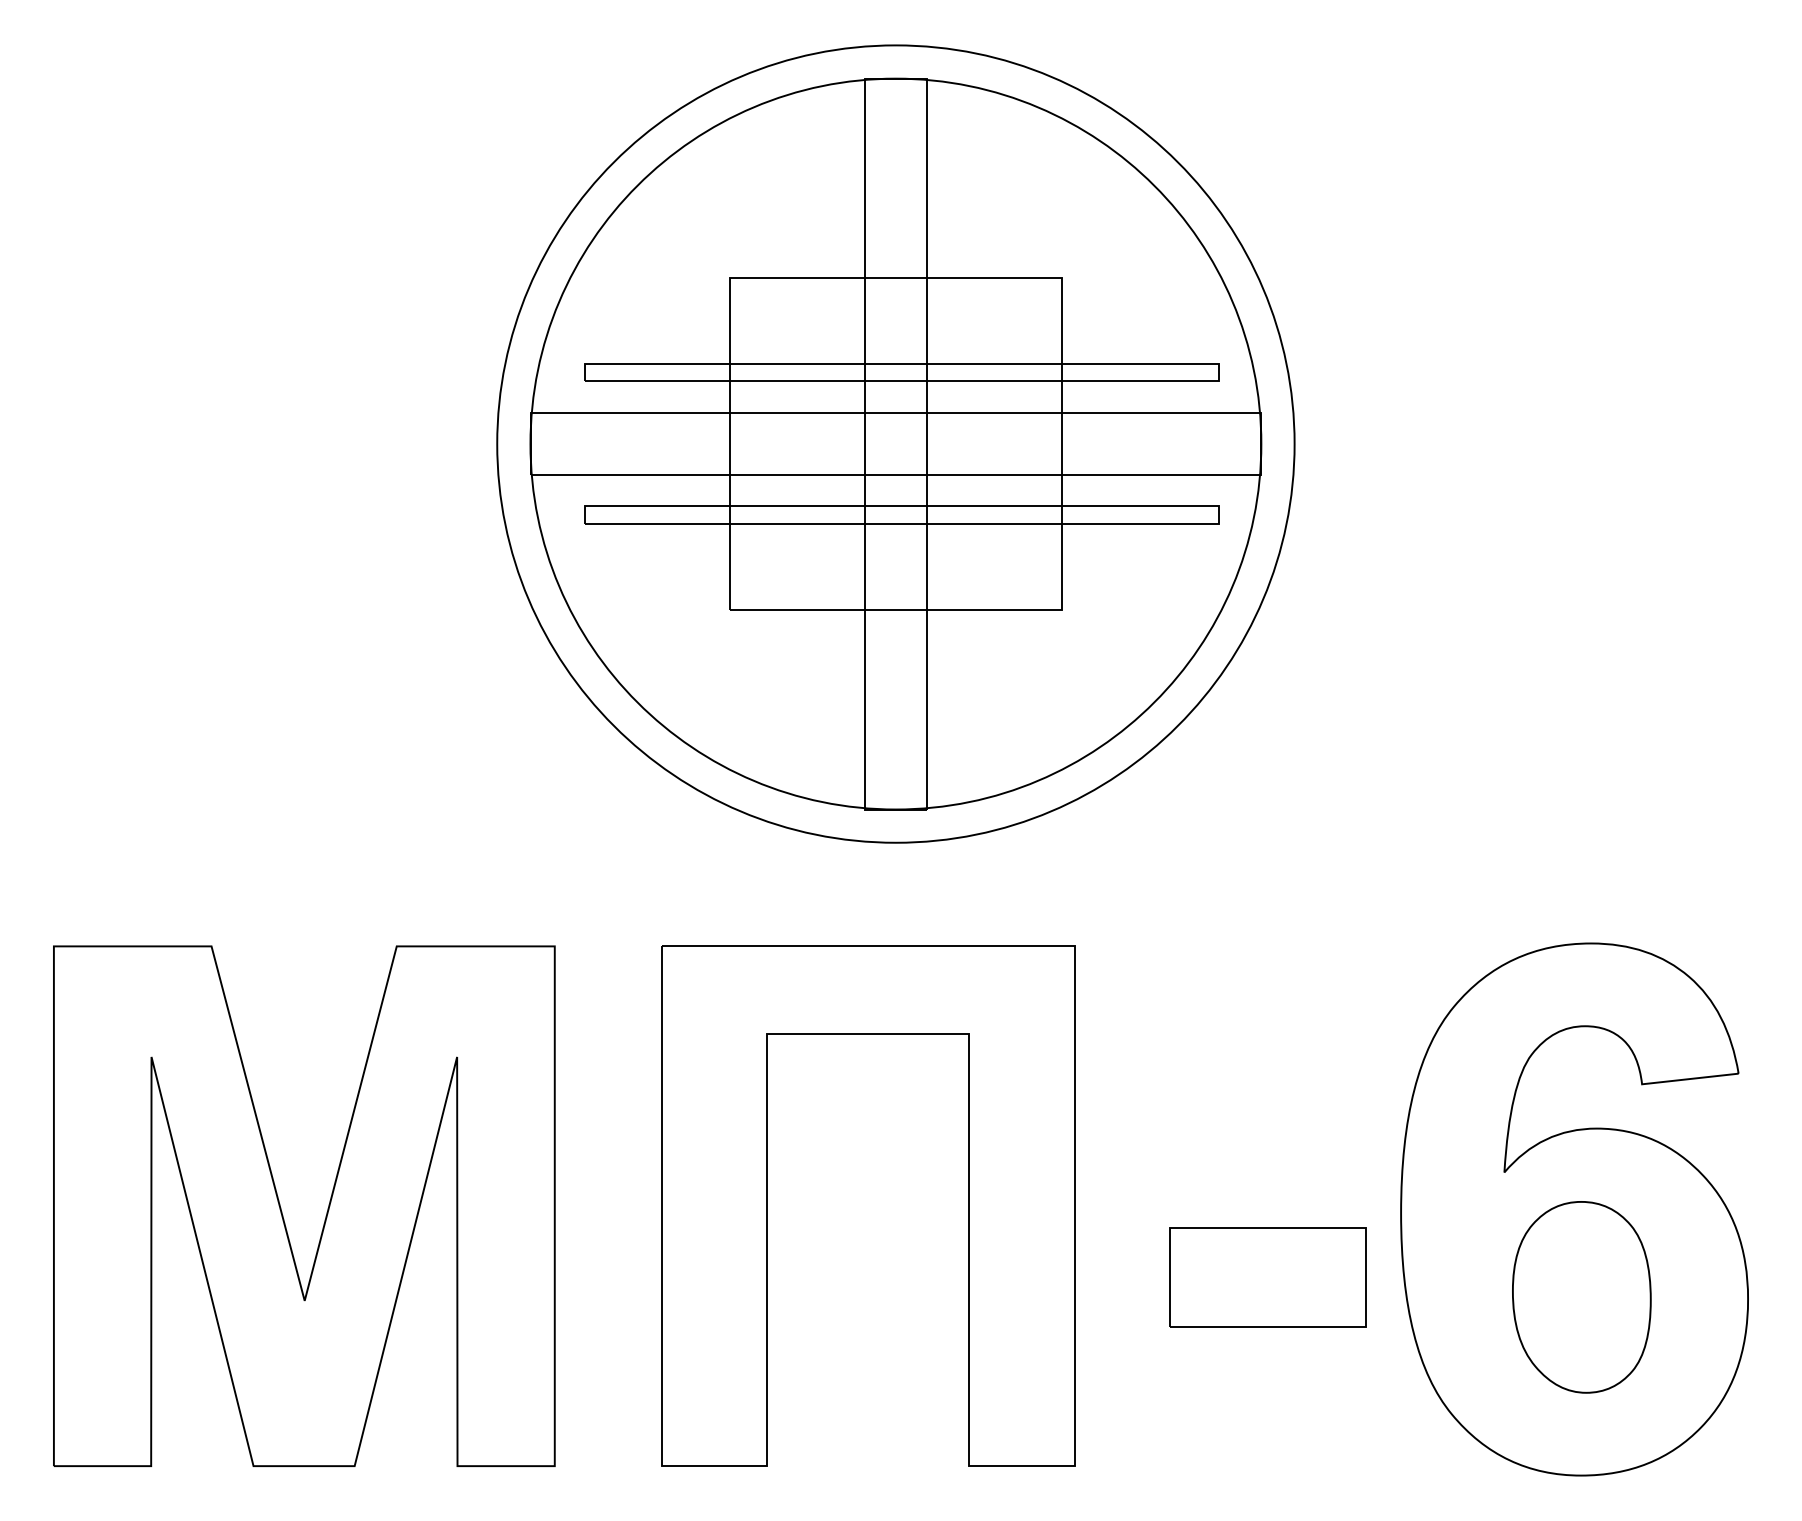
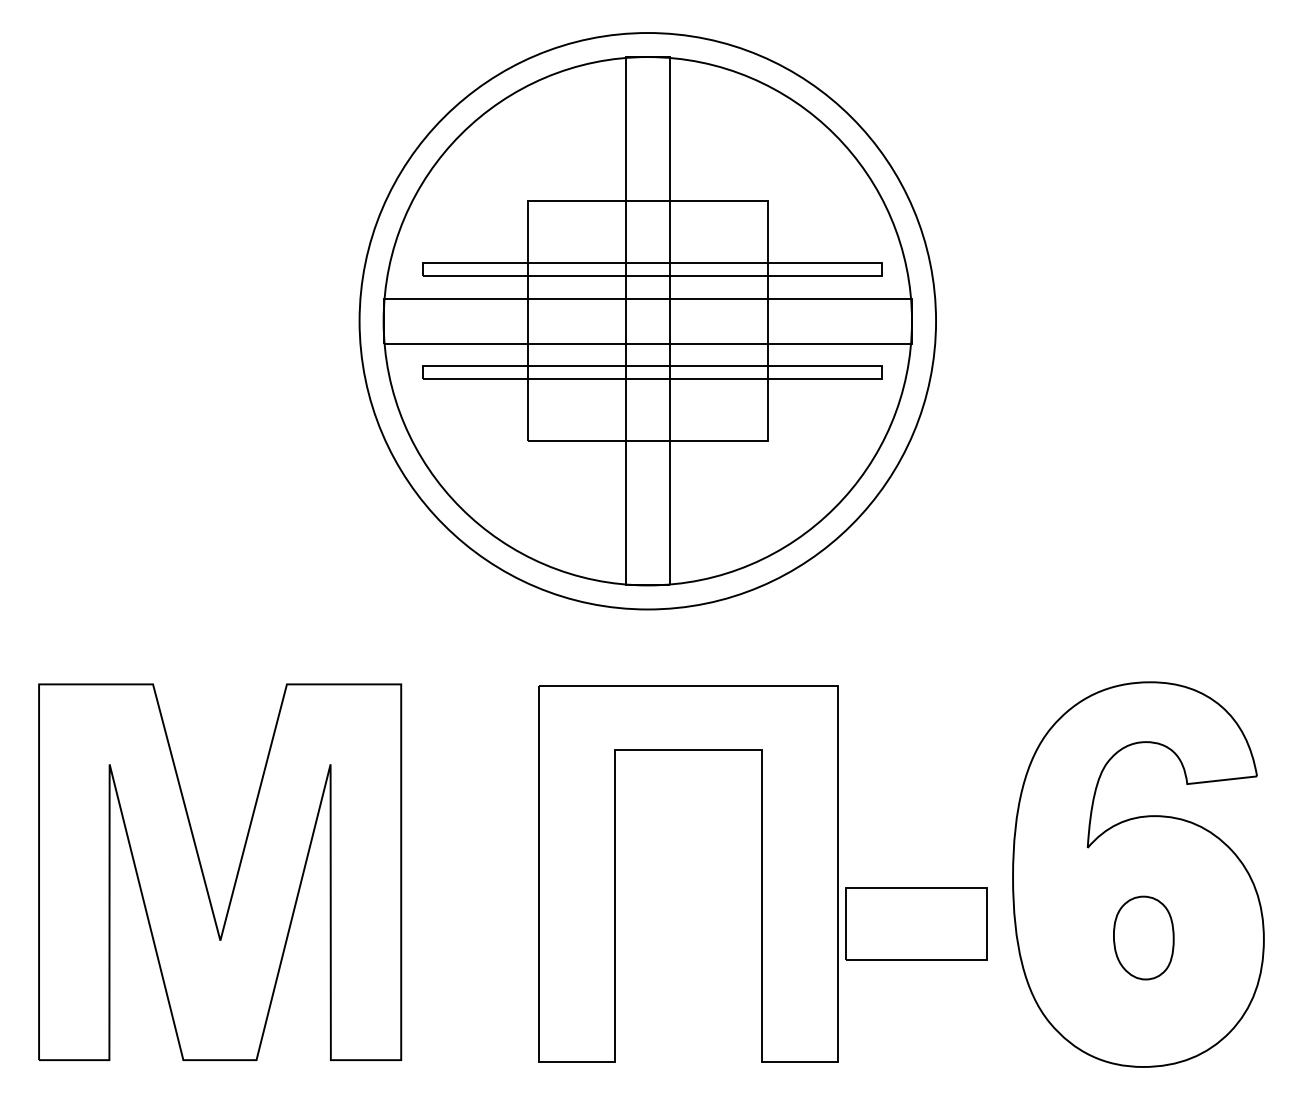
part: (766, 1205) -> (615, 873), moved
part: (1581, 1296) -> (1143, 937), size x0.6

